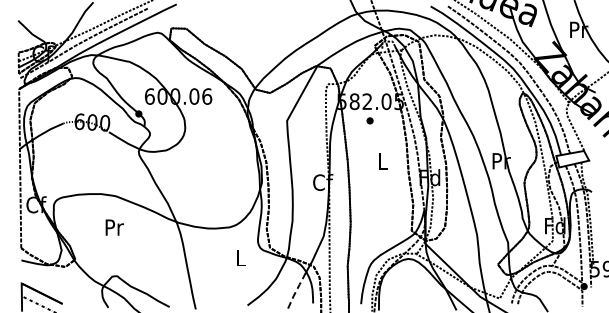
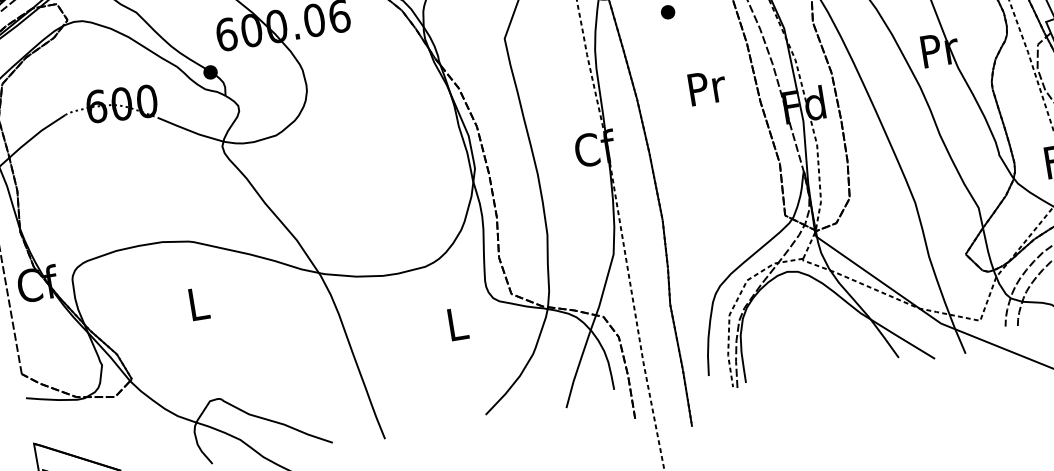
text: (383, 161) -> (707, 87), L -> Pr
text: (114, 227) -> (198, 303), Pr -> L
line: (296, 290) -> (577, 369), dashed -> solid

